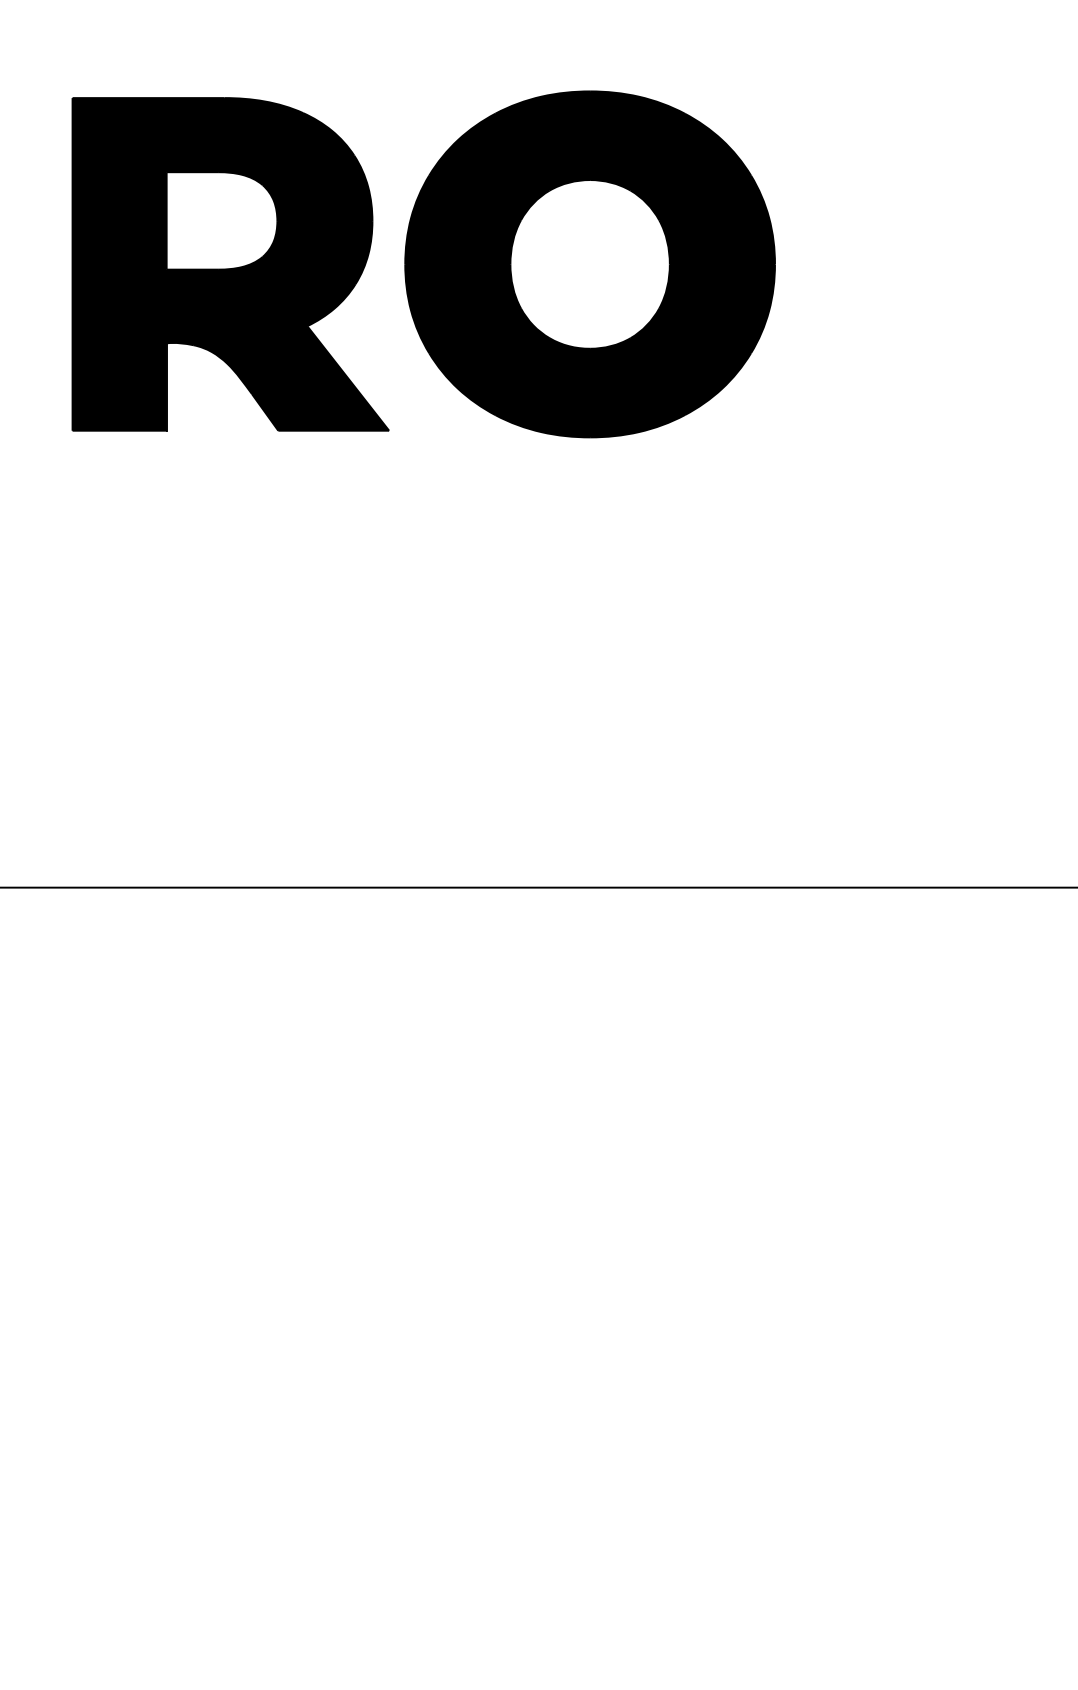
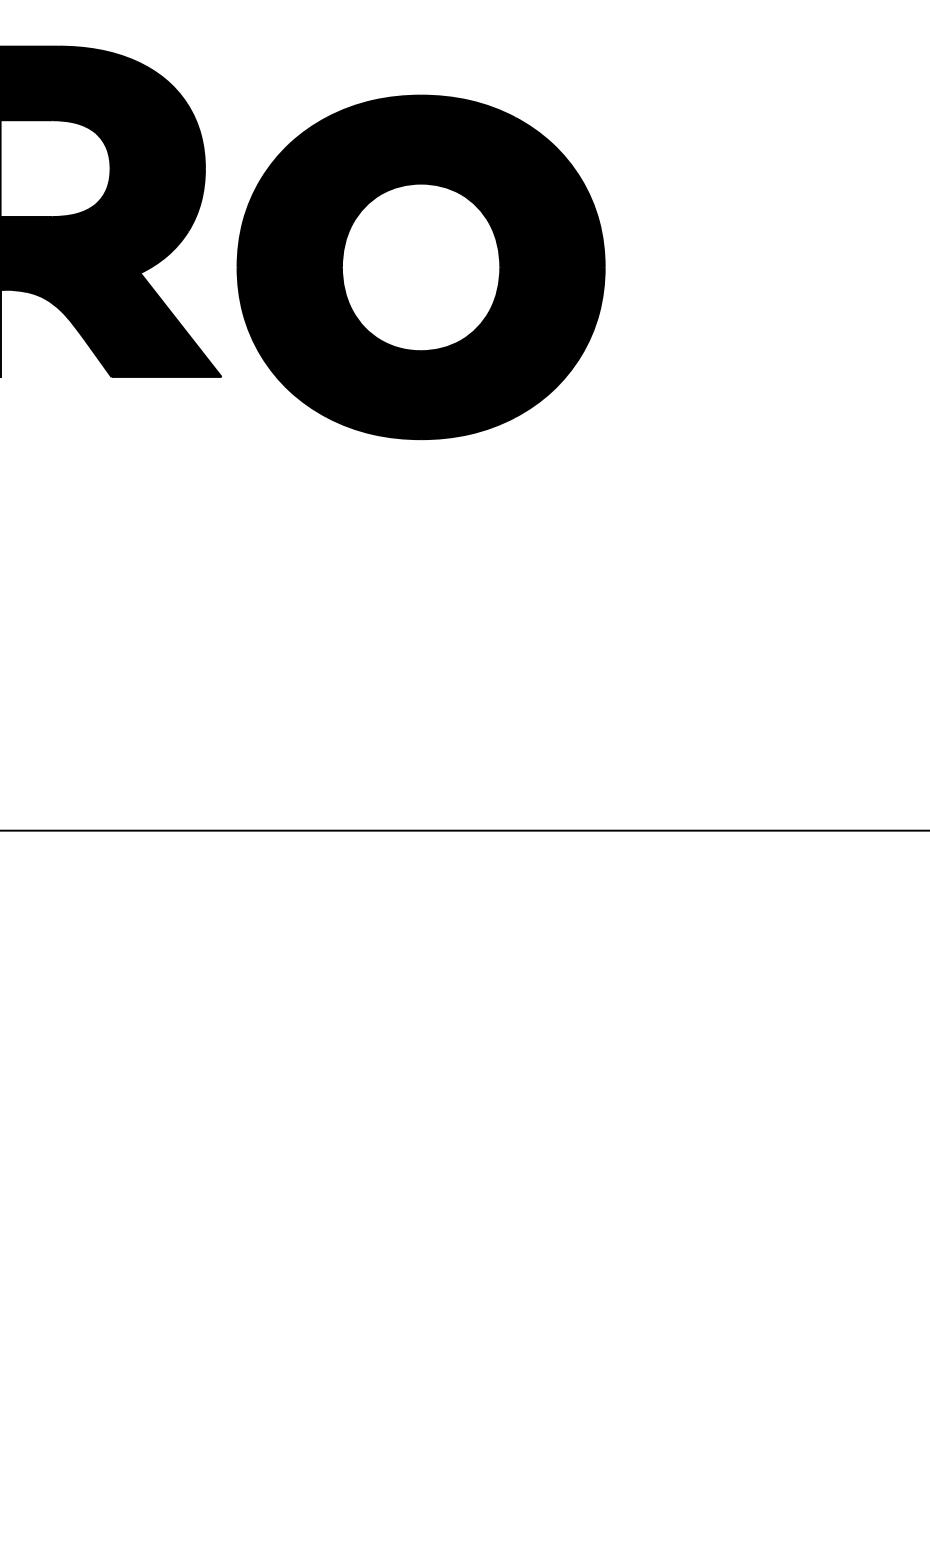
part: (589, 264) -> (420, 267), moved

